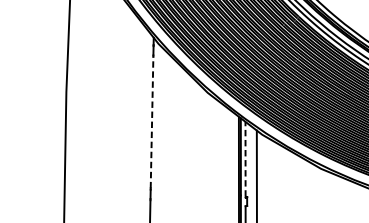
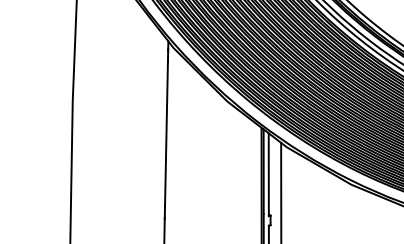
line: (152, 122) -> (166, 133), dashed -> solid
line: (245, 159) -> (268, 174), dashed -> solid

